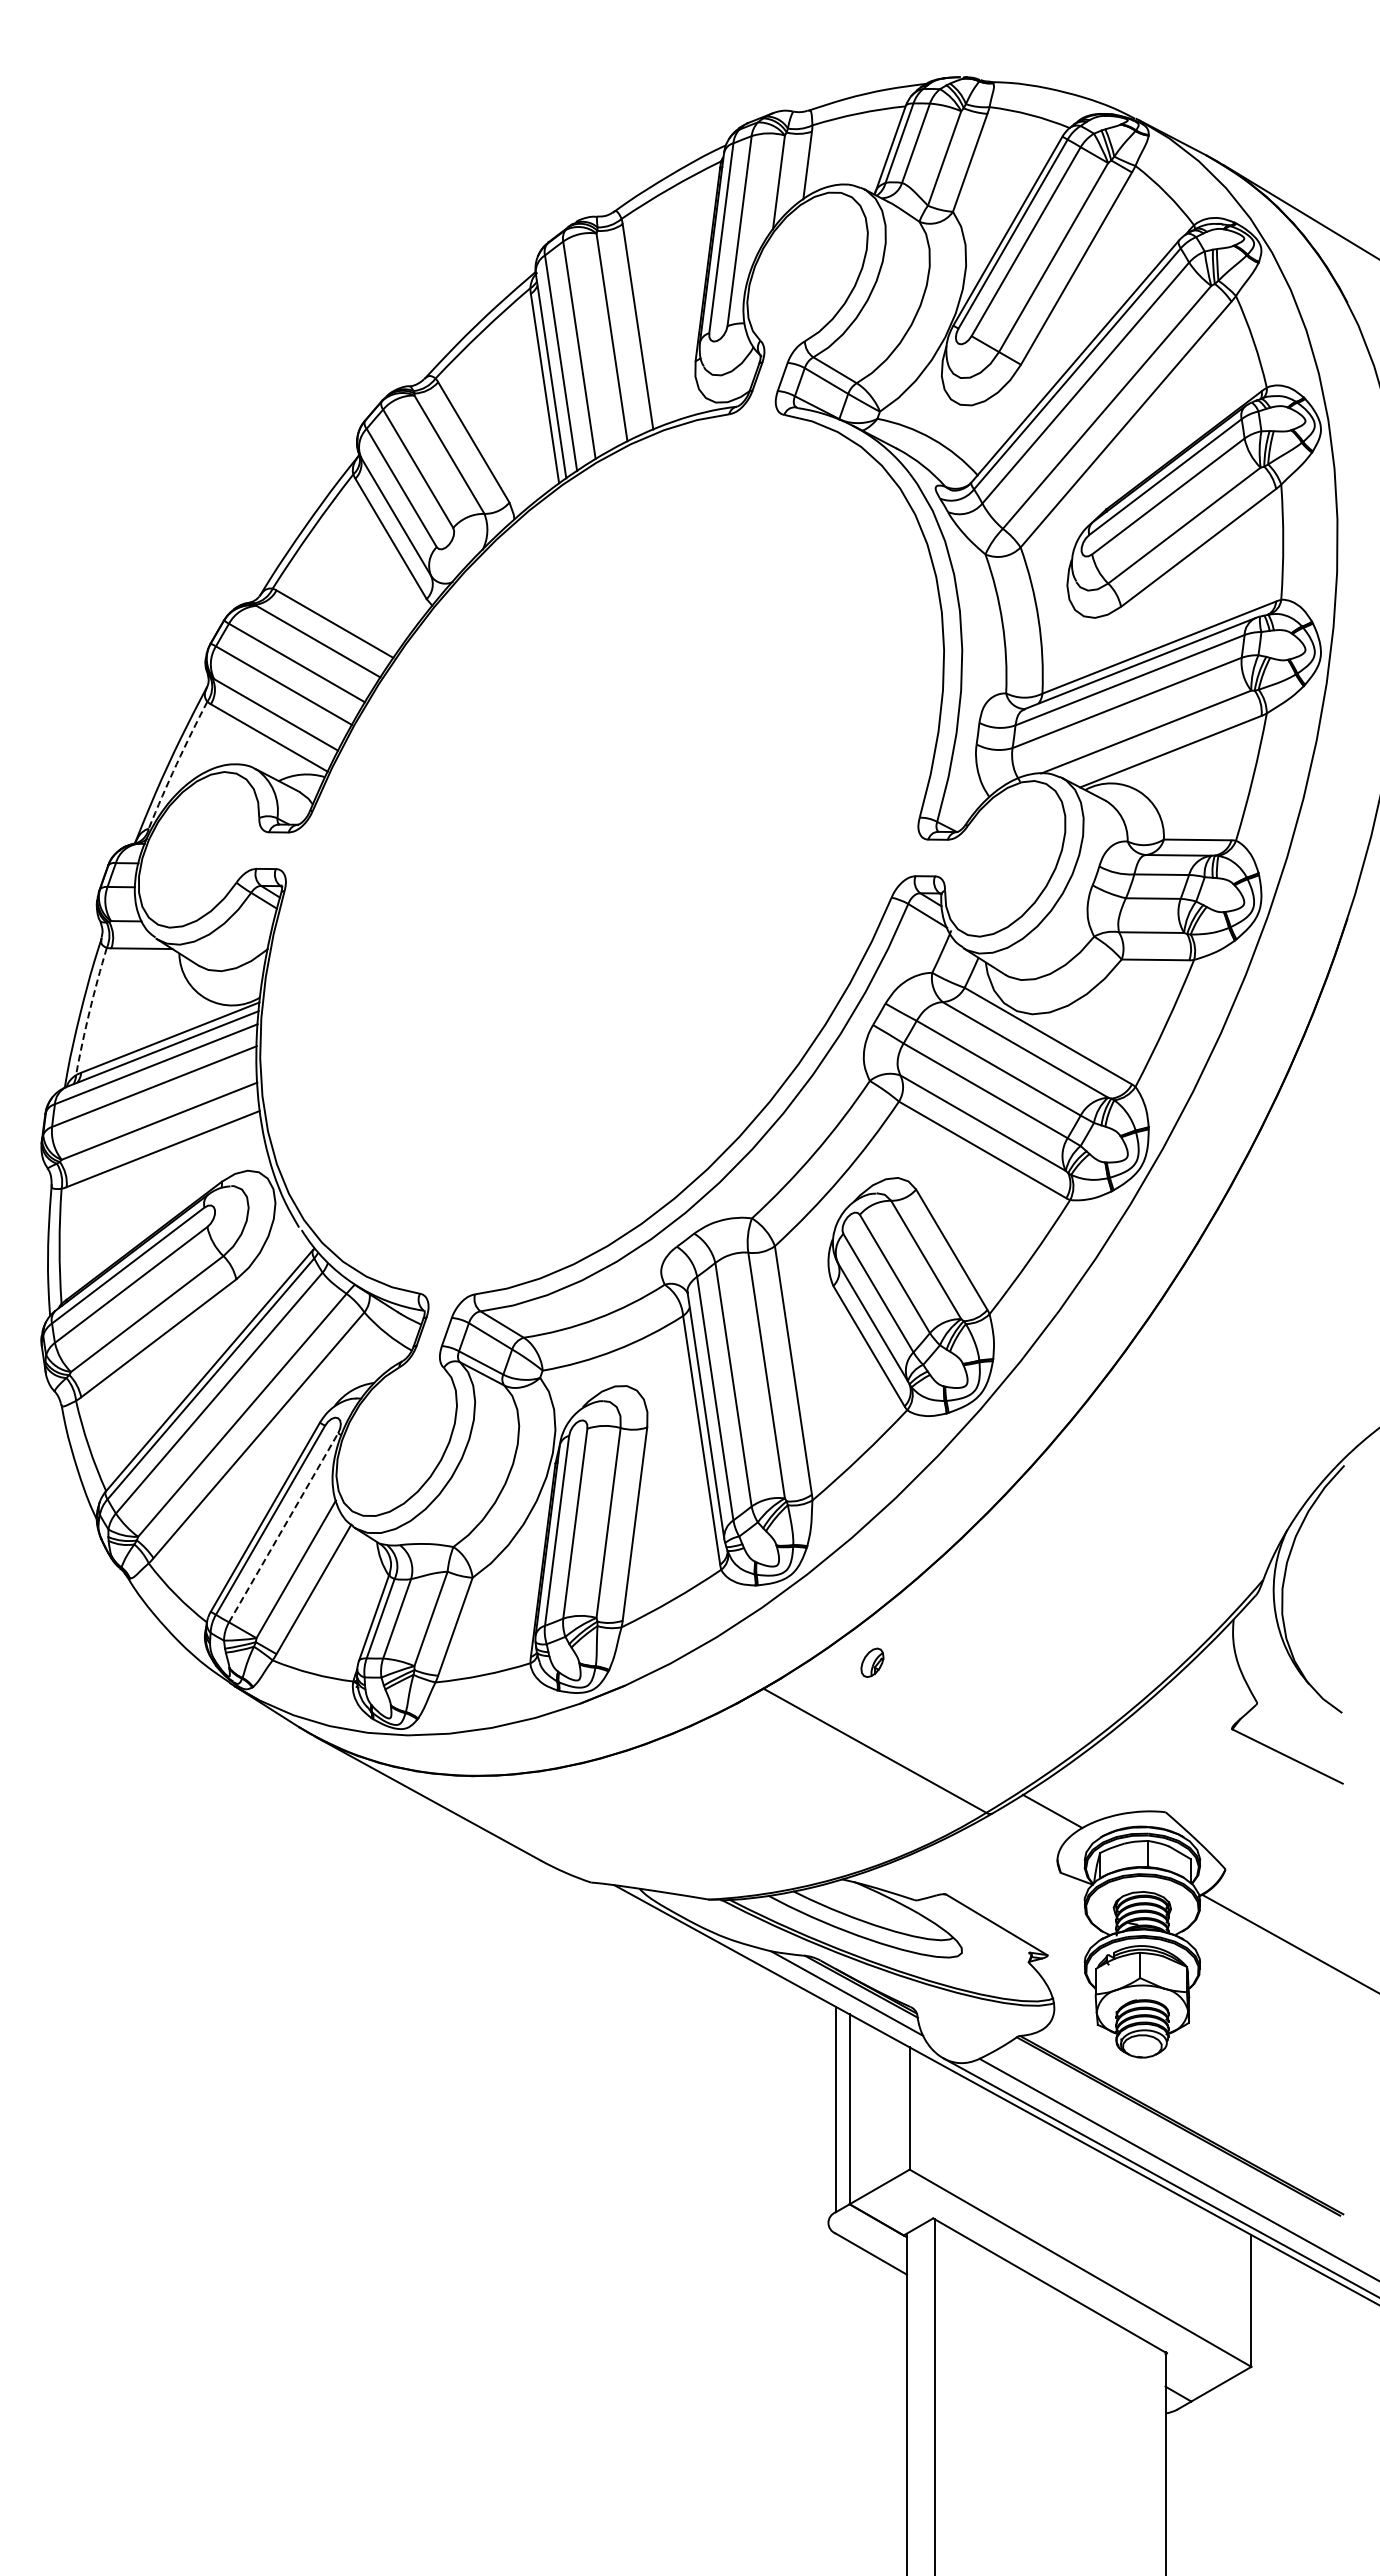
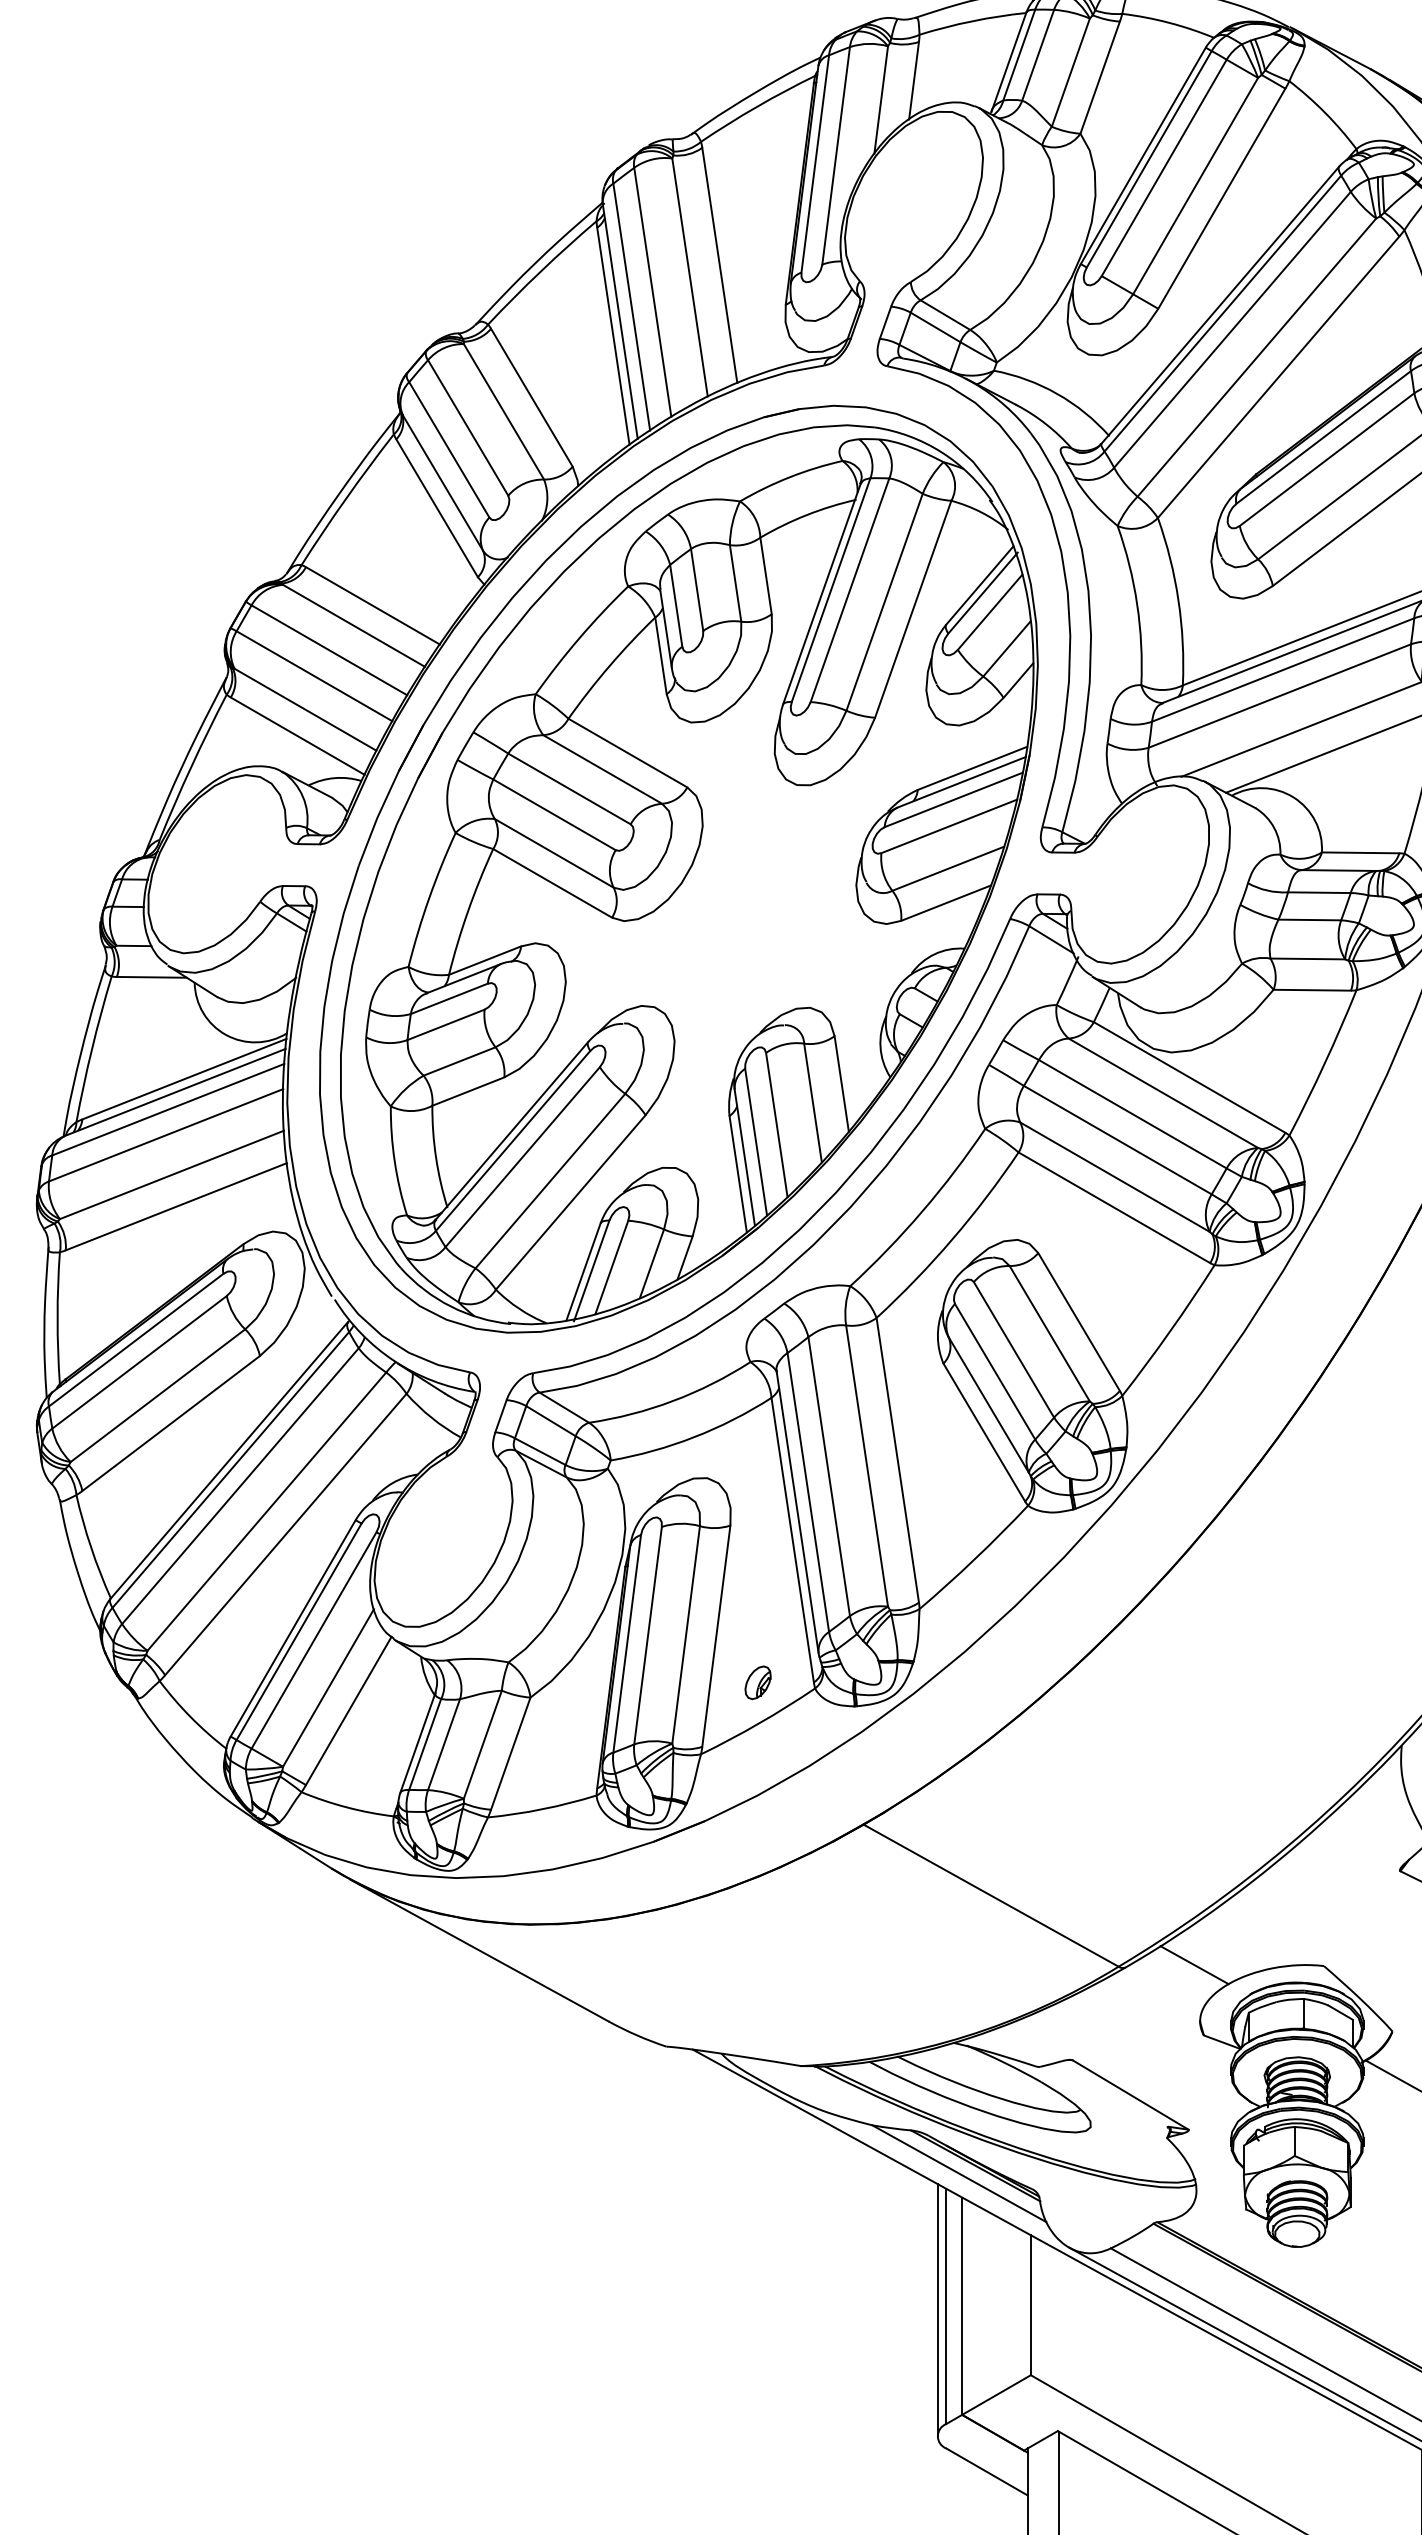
arc: (176, 764) -> (191, 766), dashed -> solid
part: (601, 853) -> (678, 868), added
arc: (89, 1011) -> (91, 1049), dashed -> solid
line: (283, 1527) -> (313, 1640), dashed -> solid
part: (872, 1662) -> (758, 1682), moved
line: (828, 2112) -> (937, 2309), added

